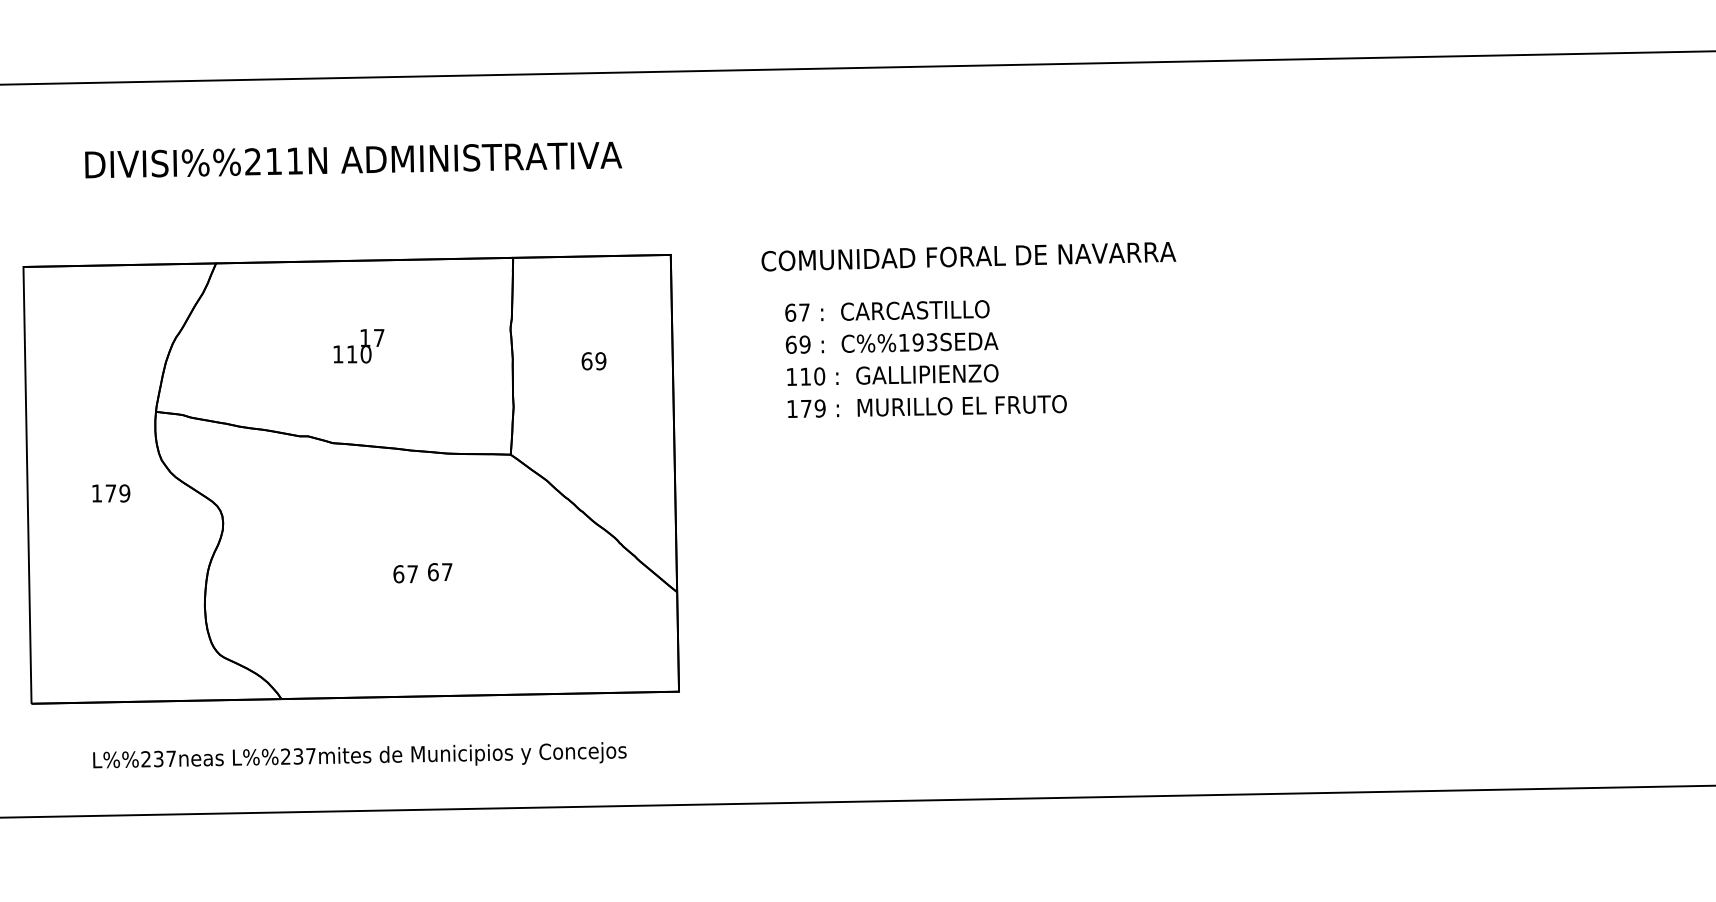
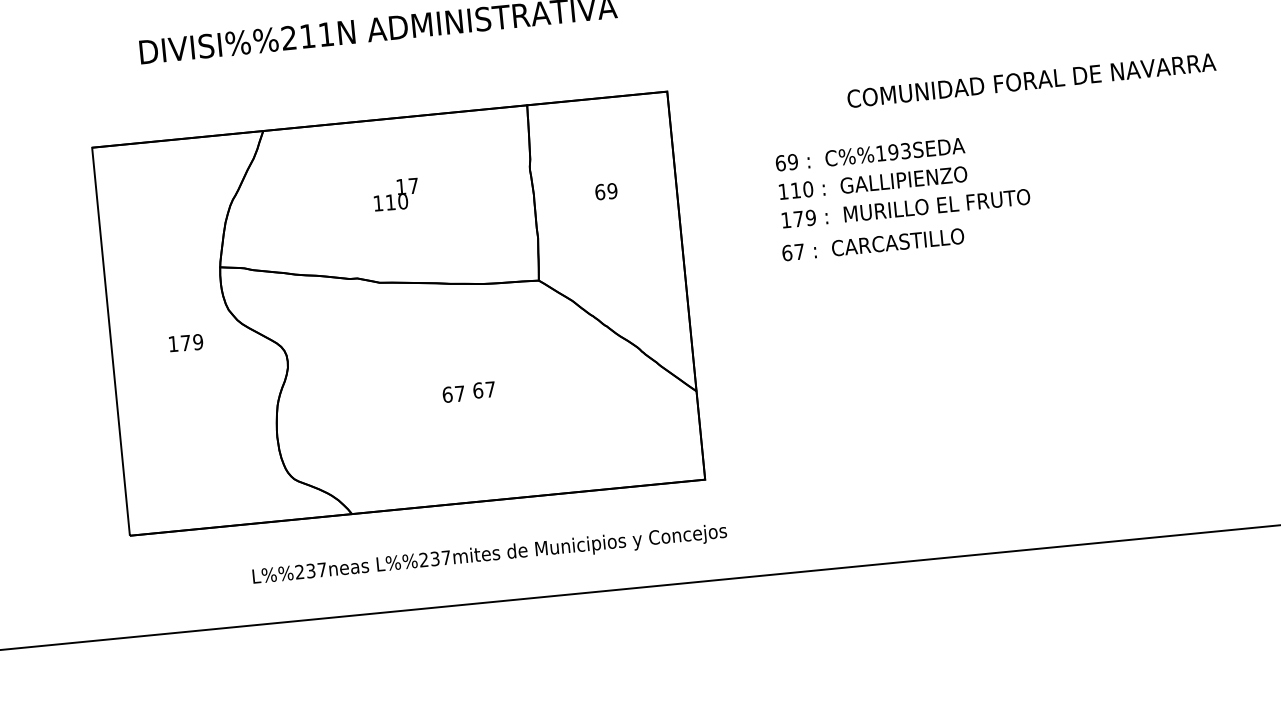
text: (968, 256) -> (1031, 80), moved
text: (887, 310) -> (873, 244), moved
text: (359, 755) -> (489, 553), moved

